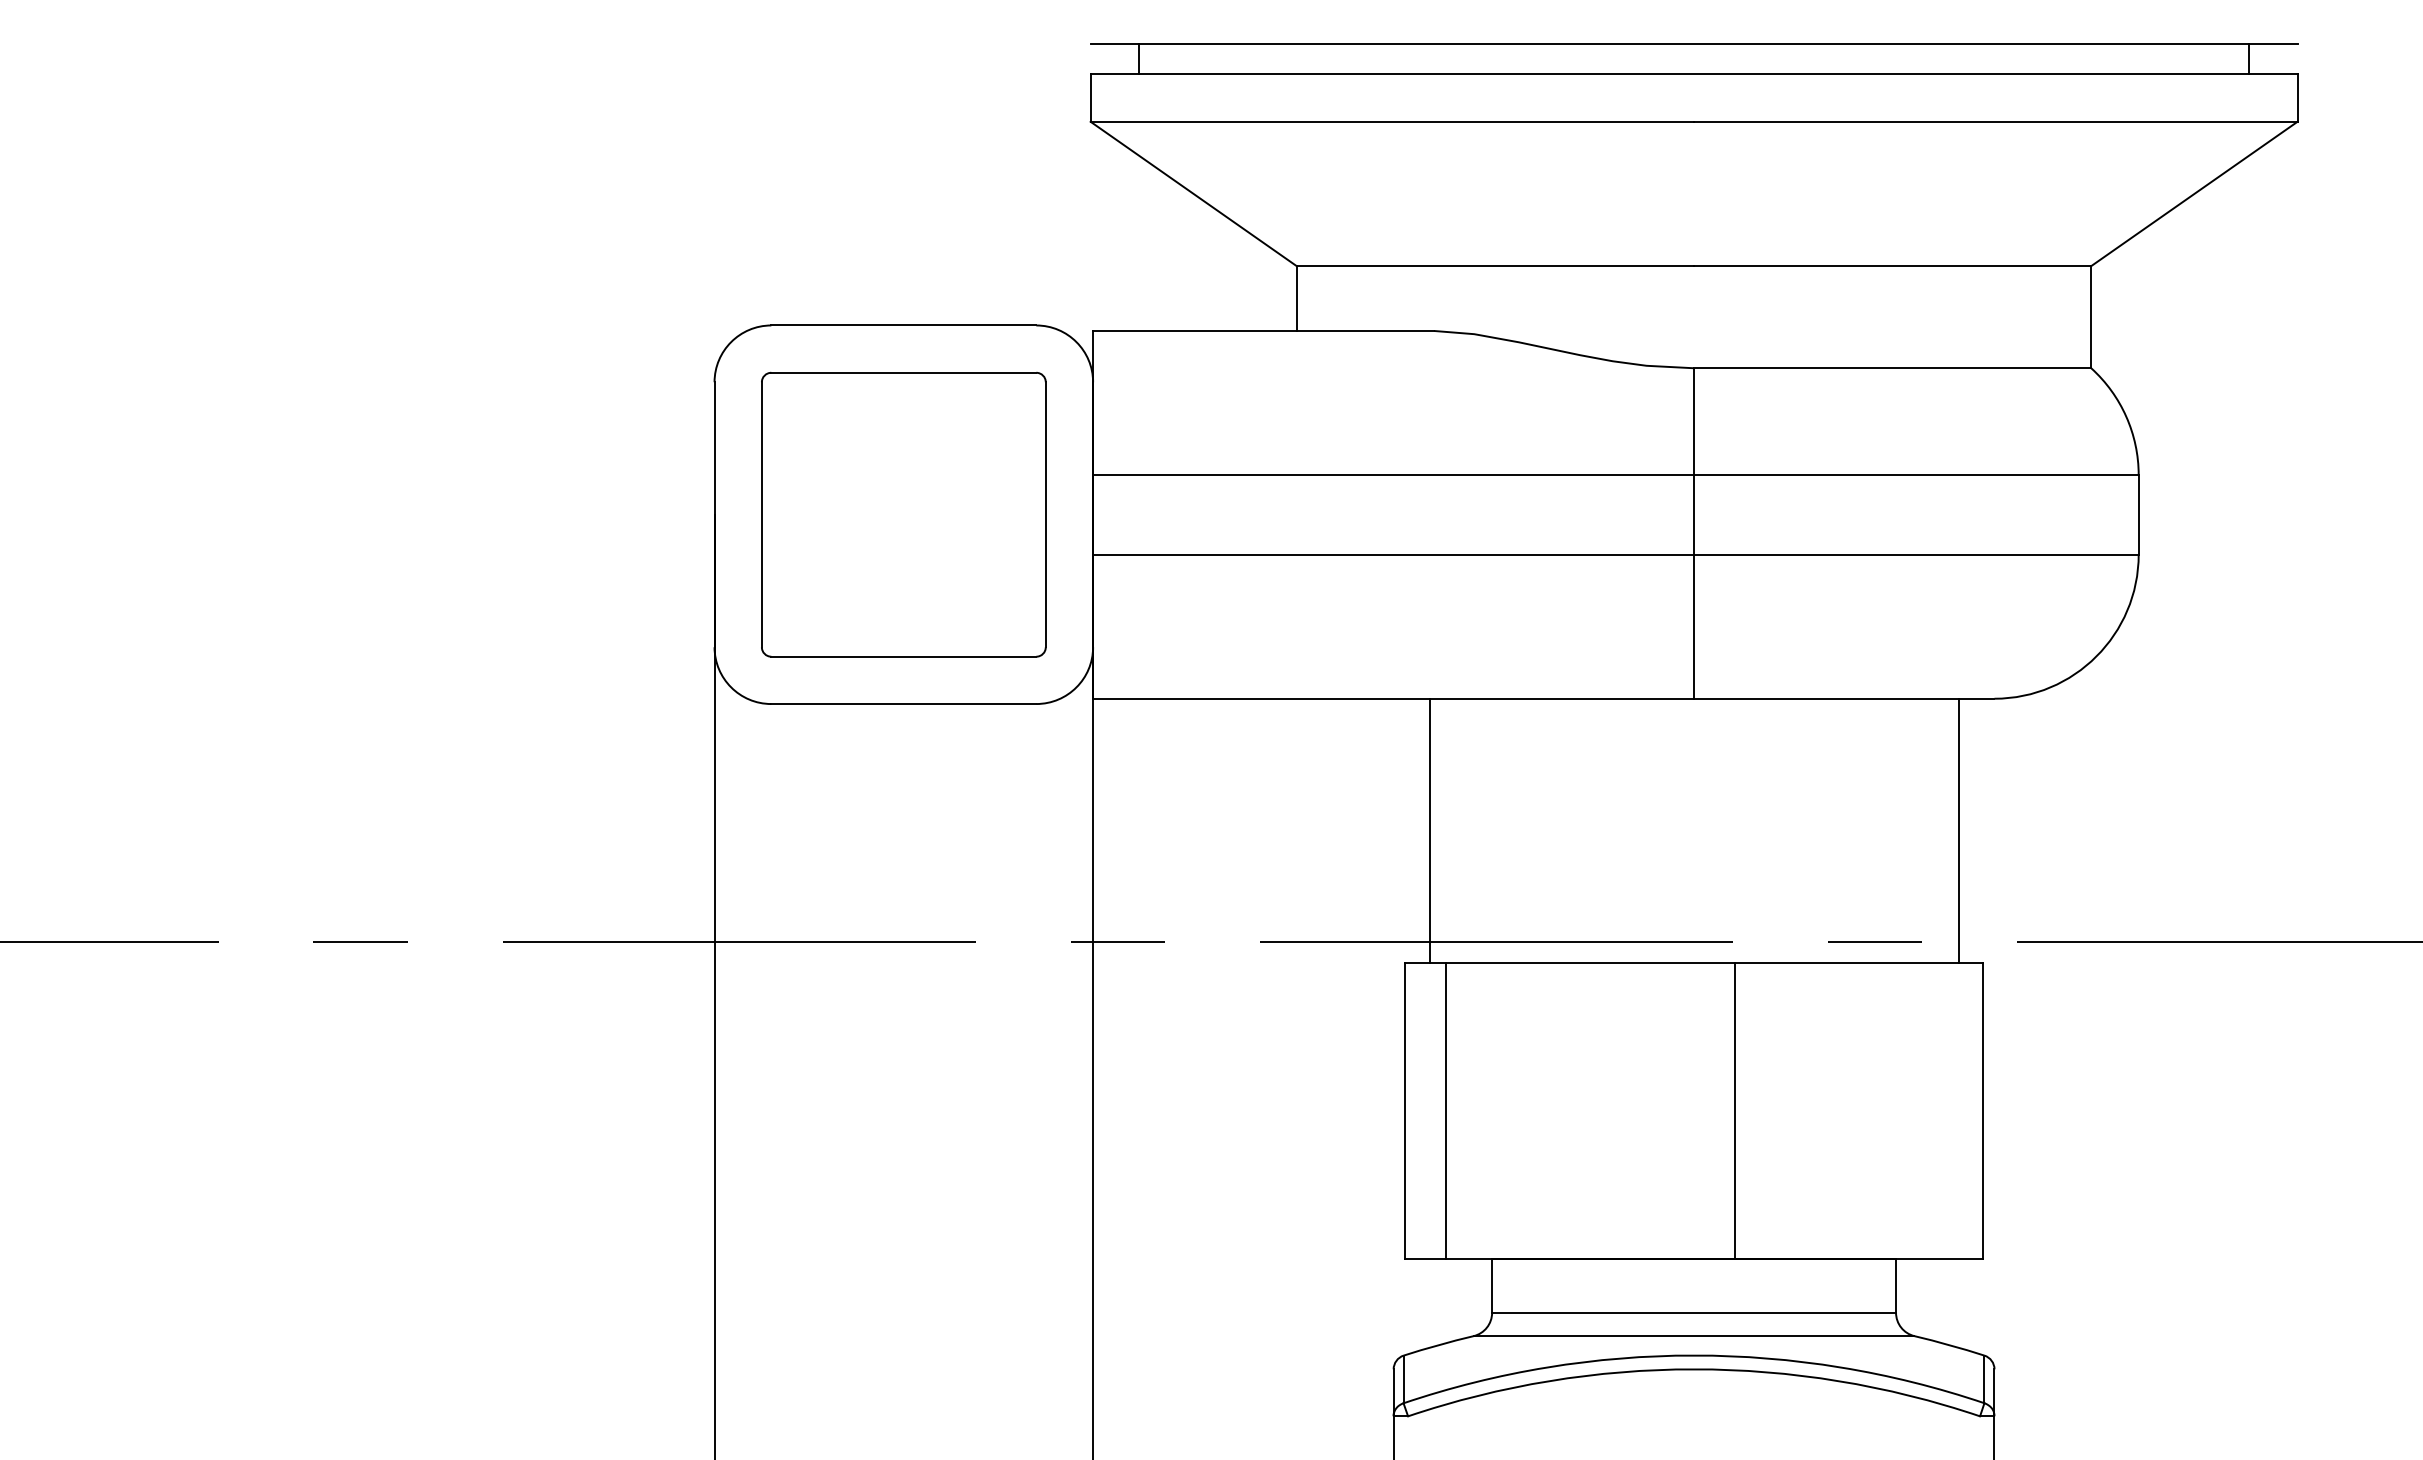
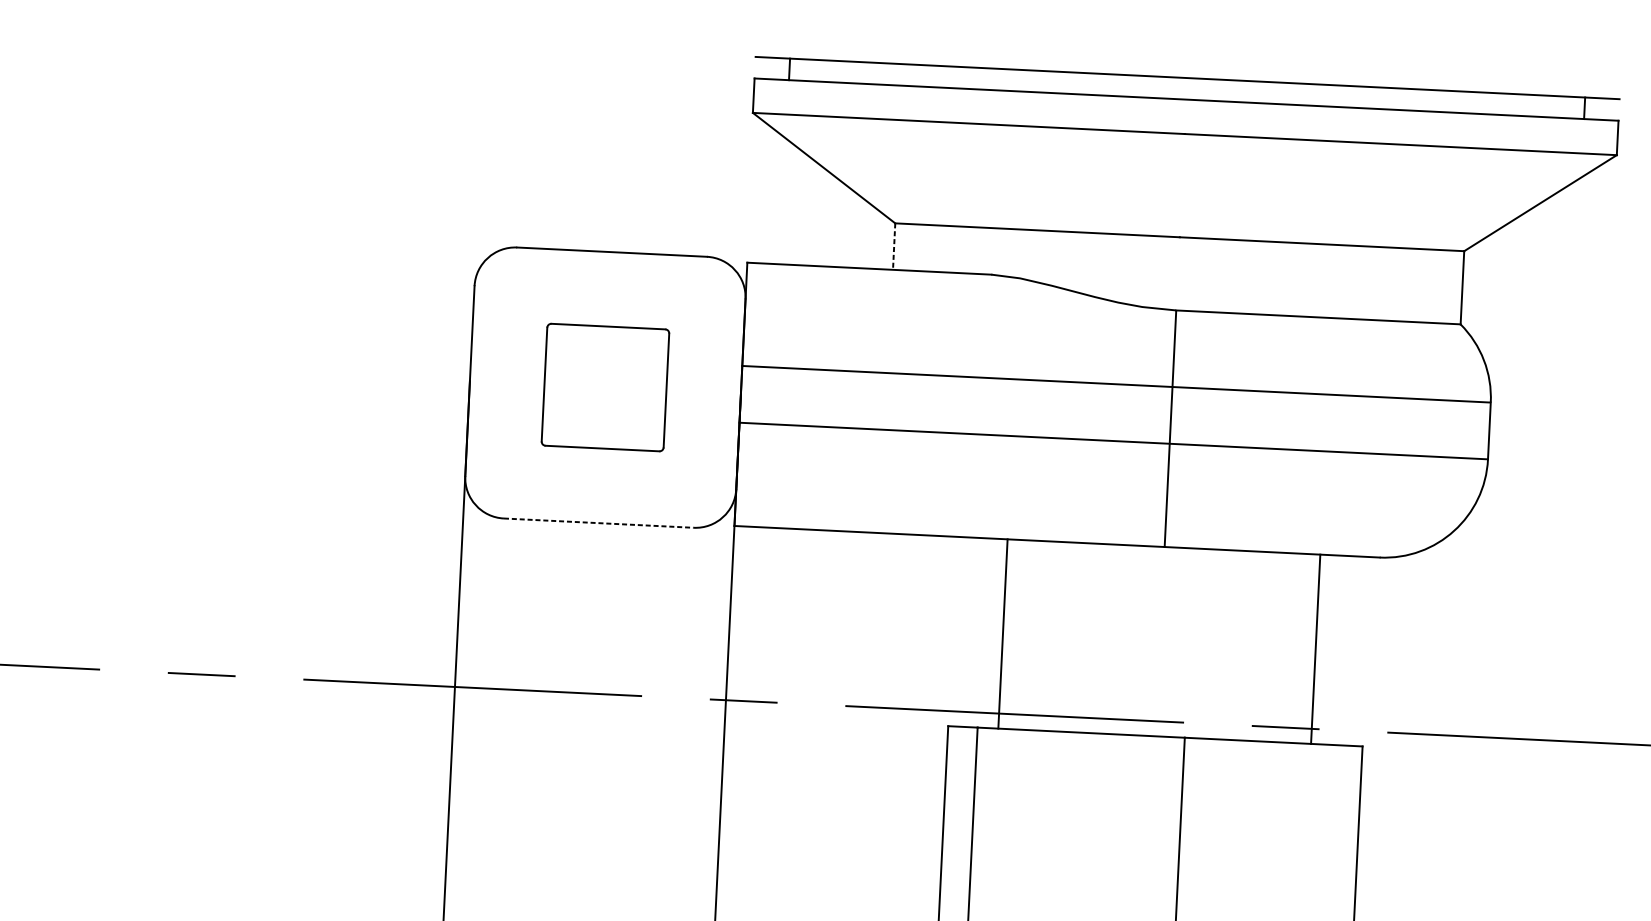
line: (1296, 299) -> (894, 247), solid -> dashed
part: (903, 514) -> (605, 387), size x0.6
line: (904, 704) -> (599, 523), solid -> dashed
line: (1429, 830) -> (1002, 633), moved
line: (1958, 830) -> (1315, 648), moved

